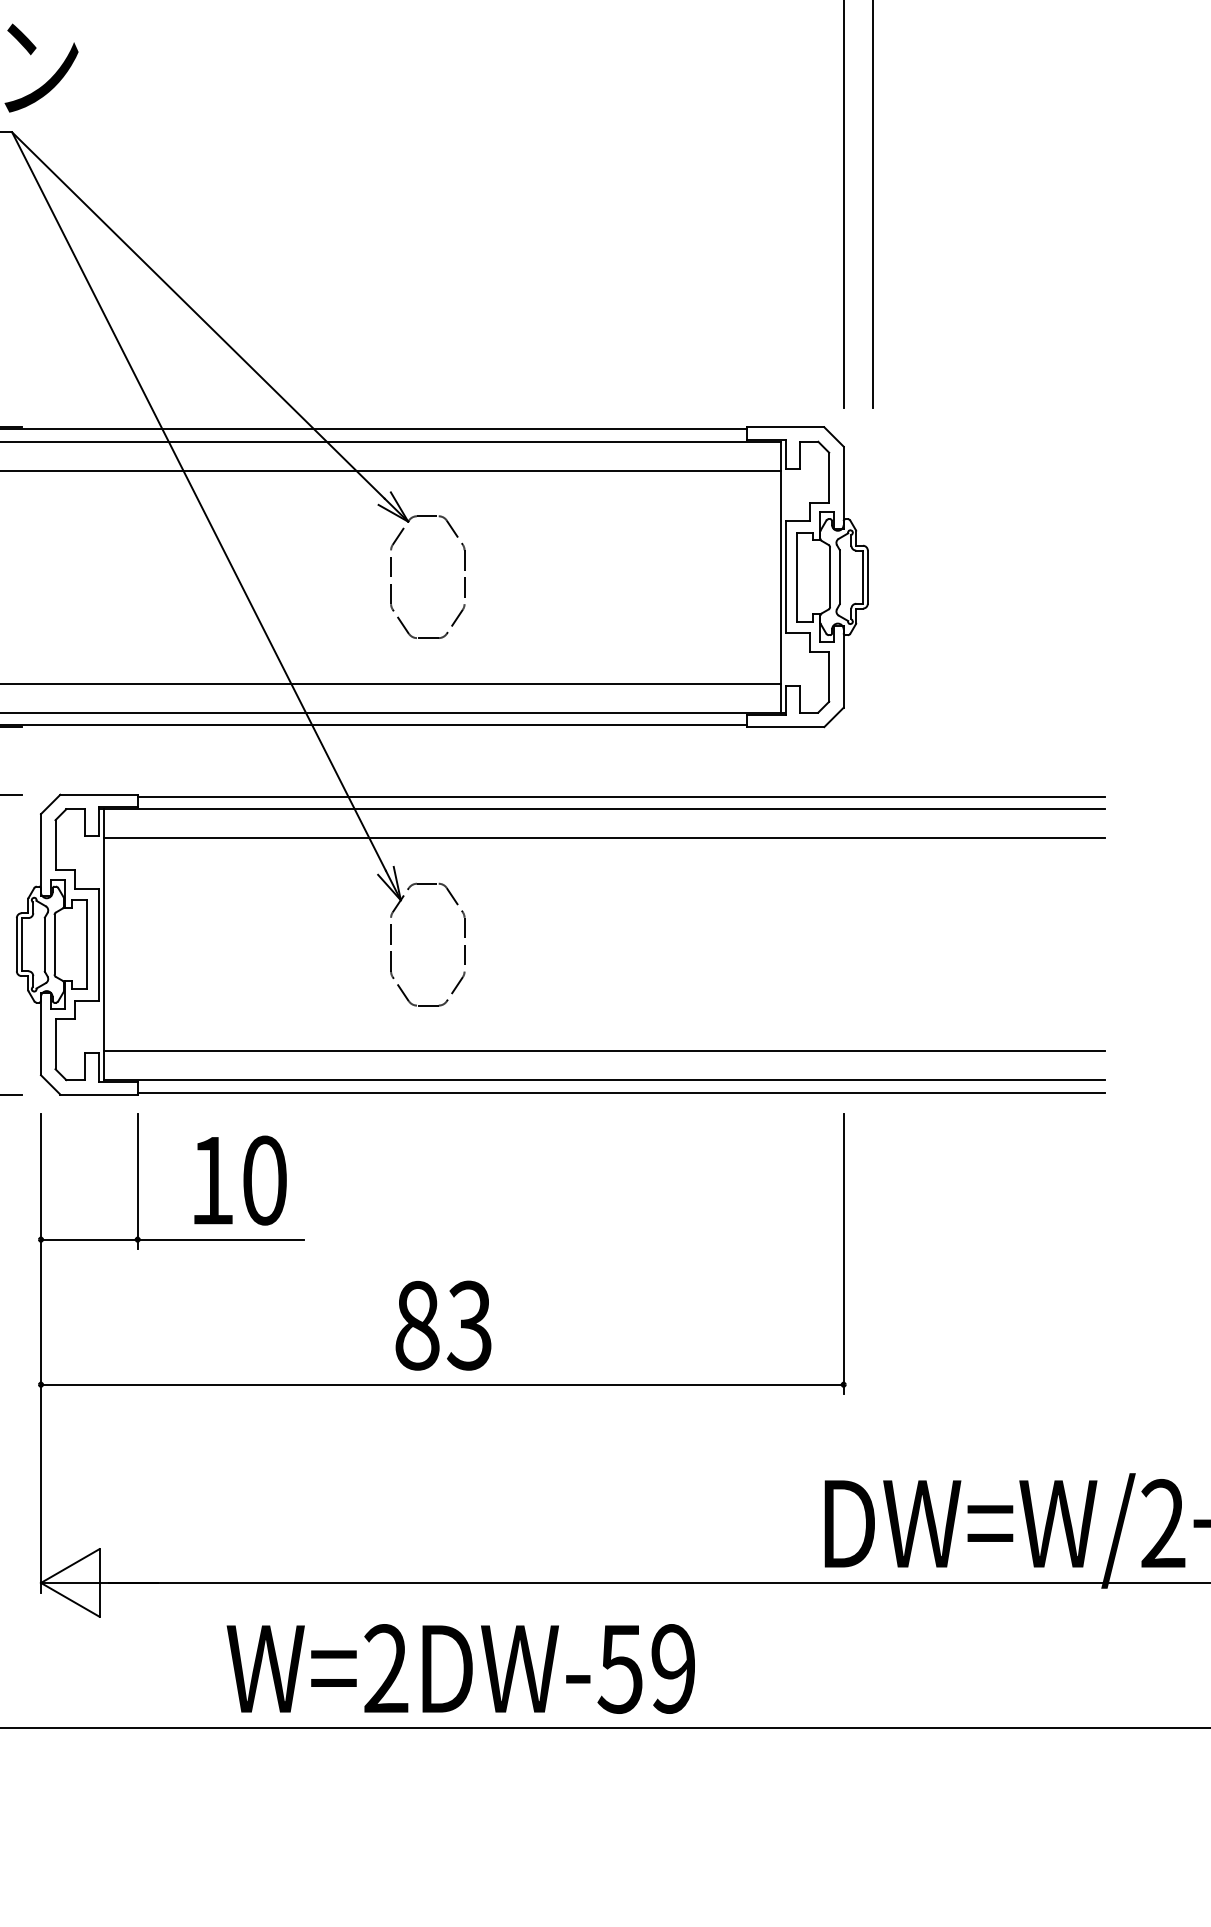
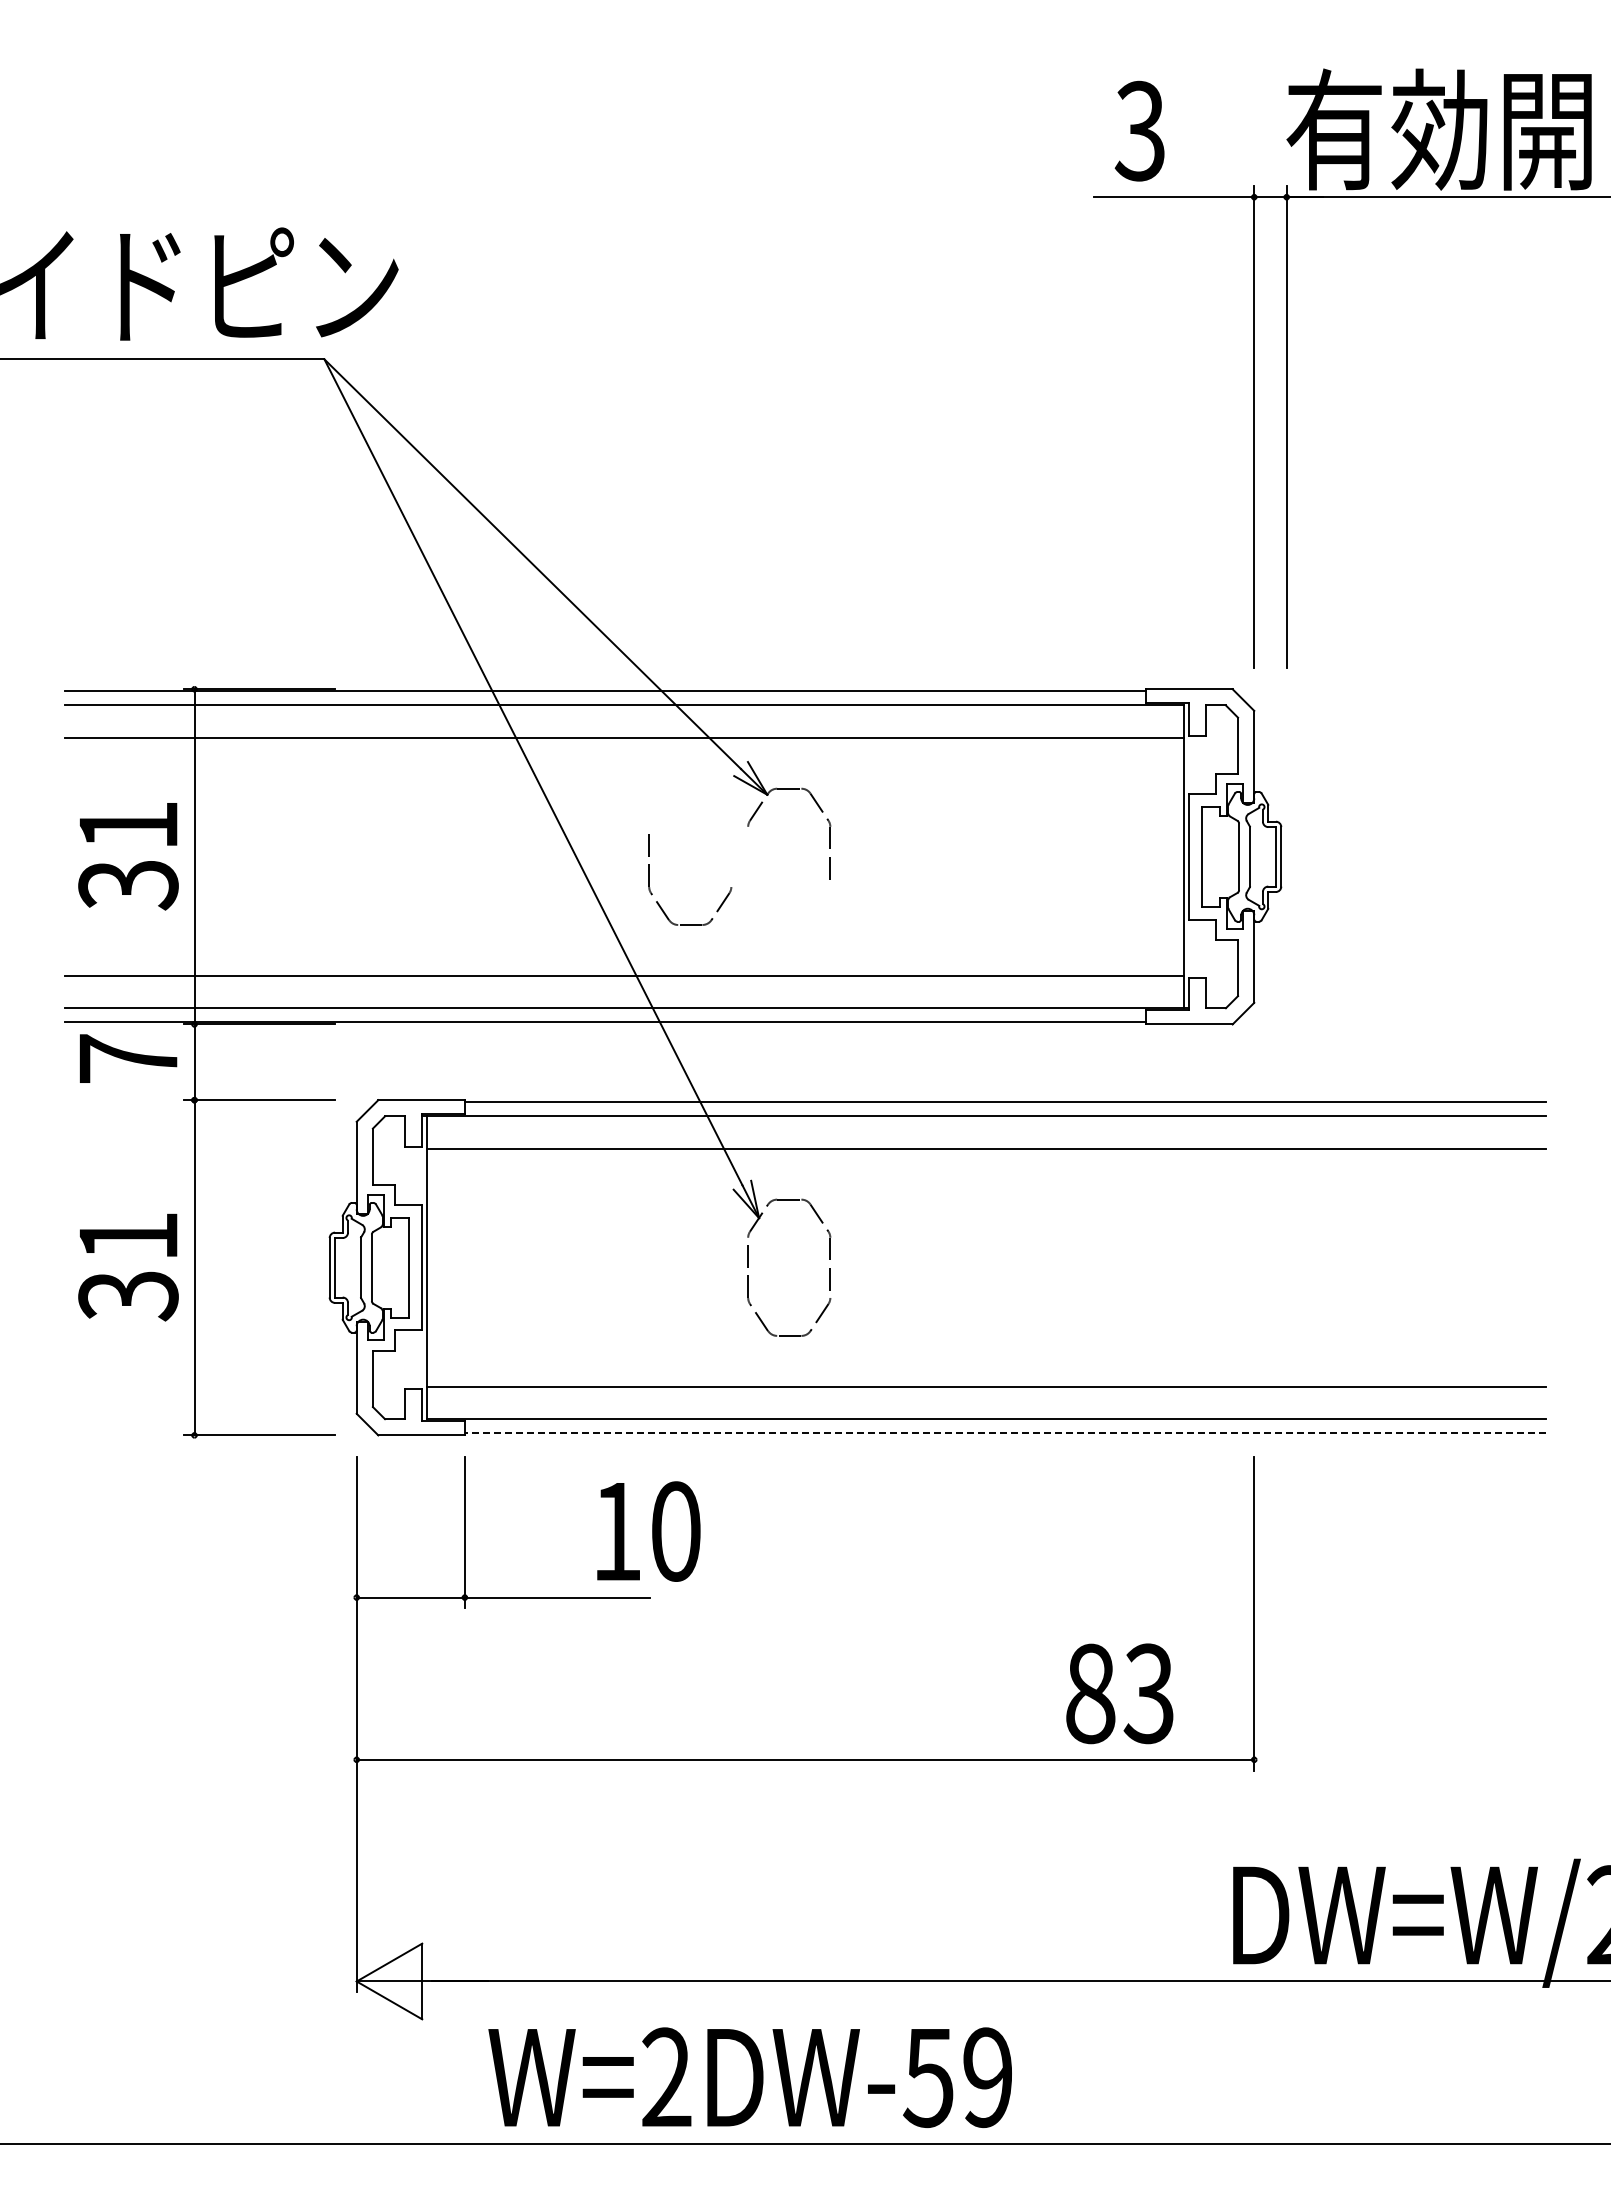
part: (456, 617) -> (722, 901), moved
line: (621, 1092) -> (1005, 1433), solid -> dashed
text: (240, 1180) -> (648, 1531), moved
text: (443, 1325) -> (1119, 1693), moved
text: (460, 1668) -> (749, 2077), moved

